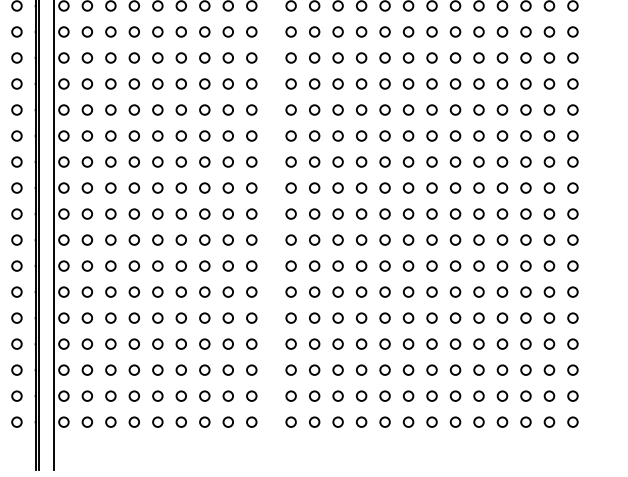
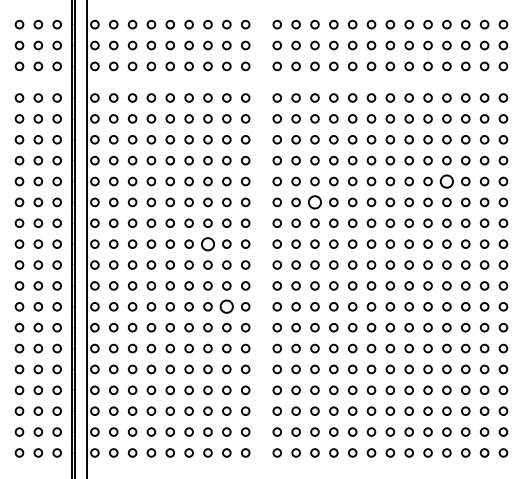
circle: (501, 83) -> (446, 181), size x1.6
circle: (337, 110) -> (314, 202), size x1.6
circle: (204, 161) -> (207, 243), size x1.6
circle: (227, 239) -> (226, 306), size x1.6

